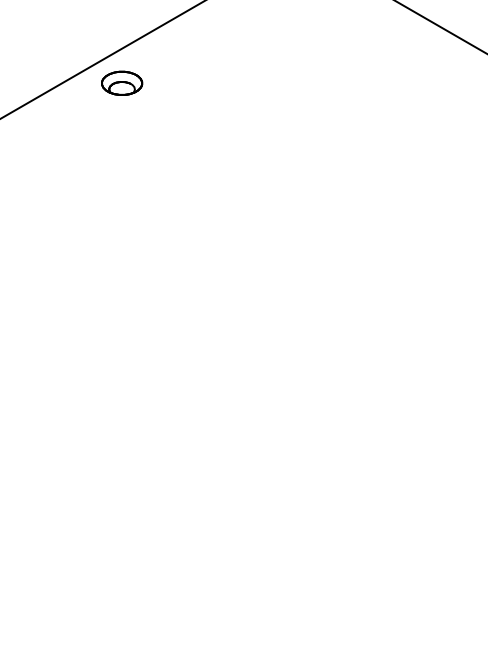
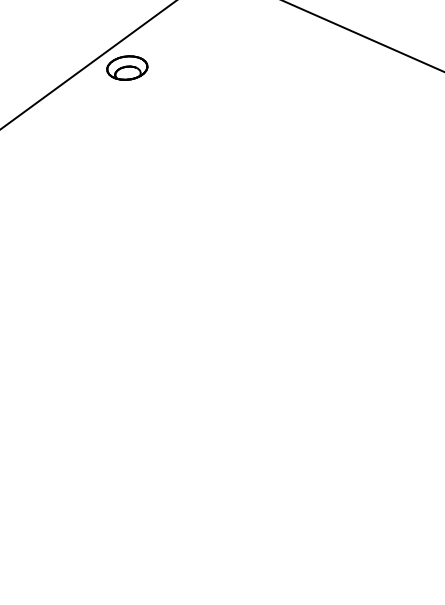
part: (122, 82) -> (127, 67), moved

